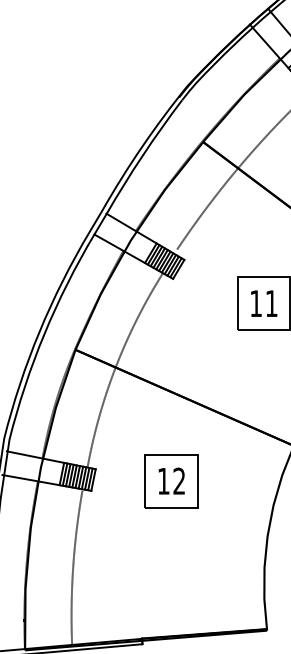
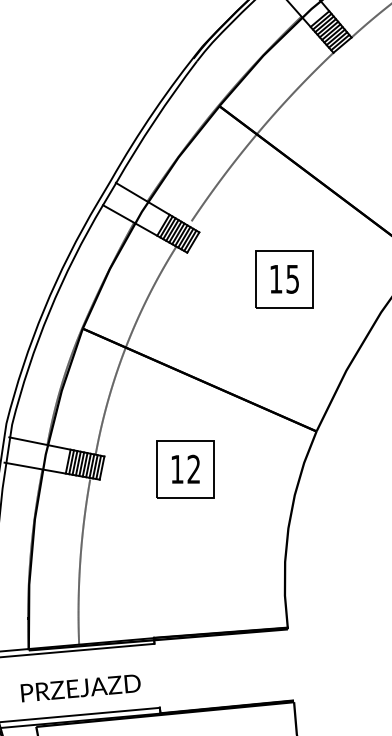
text: (271, 303) -> (292, 279), 11 -> 15

